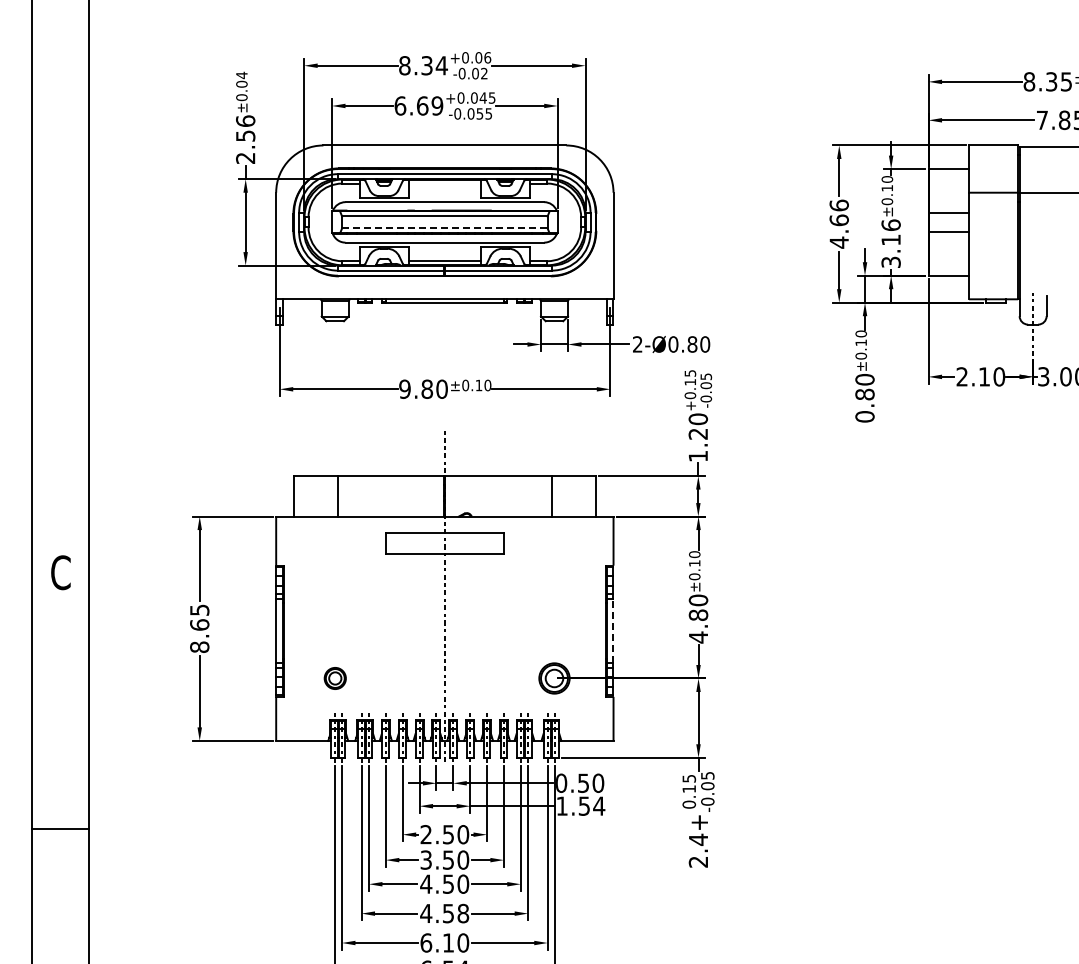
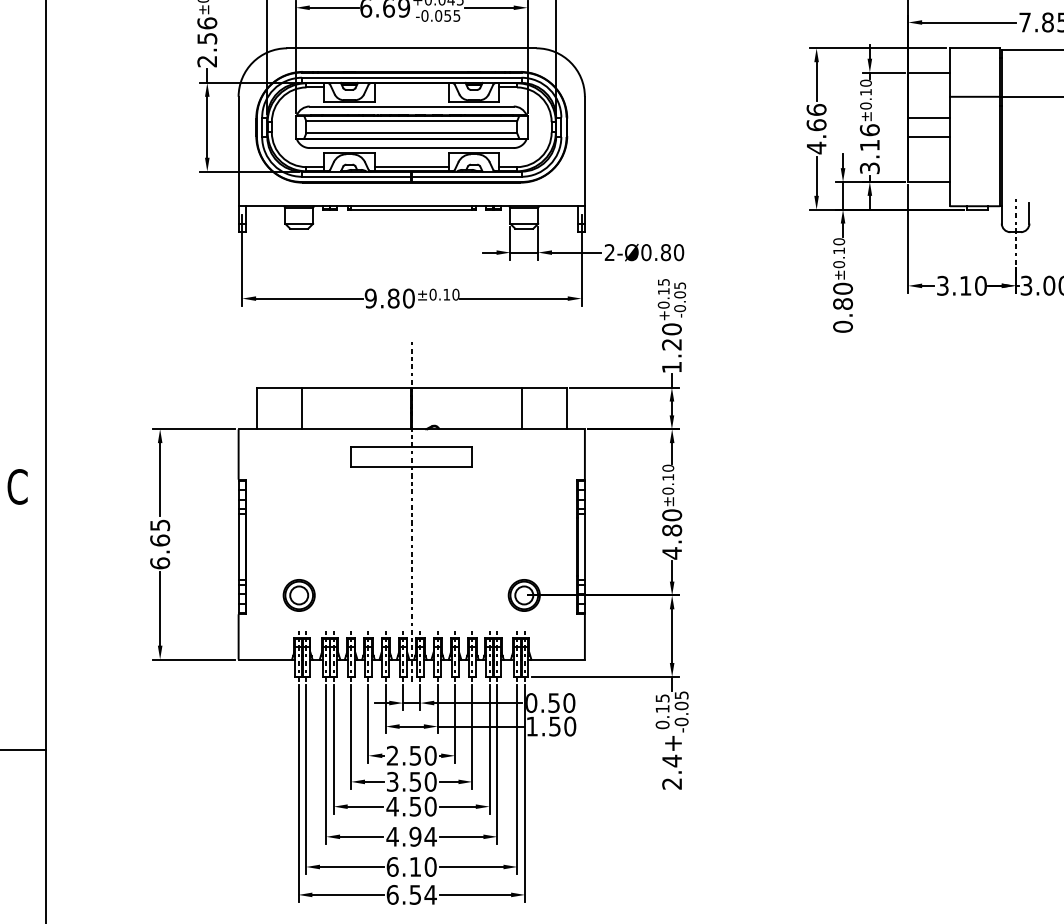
line: (444, 228) -> (411, 133), dashed -> solid
text: (961, 376) -> (942, 285), 2.10 -> 3.10
line: (613, 630) -> (584, 546), dashed -> solid
text: (199, 646) -> (159, 562), 8.65 -> 6.65
part: (335, 678) -> (299, 595), size x1.43
text: (599, 805) -> (570, 725), 1.54 -> 1.50
text: (455, 913) -> (422, 836), 4.58 -> 4.94

